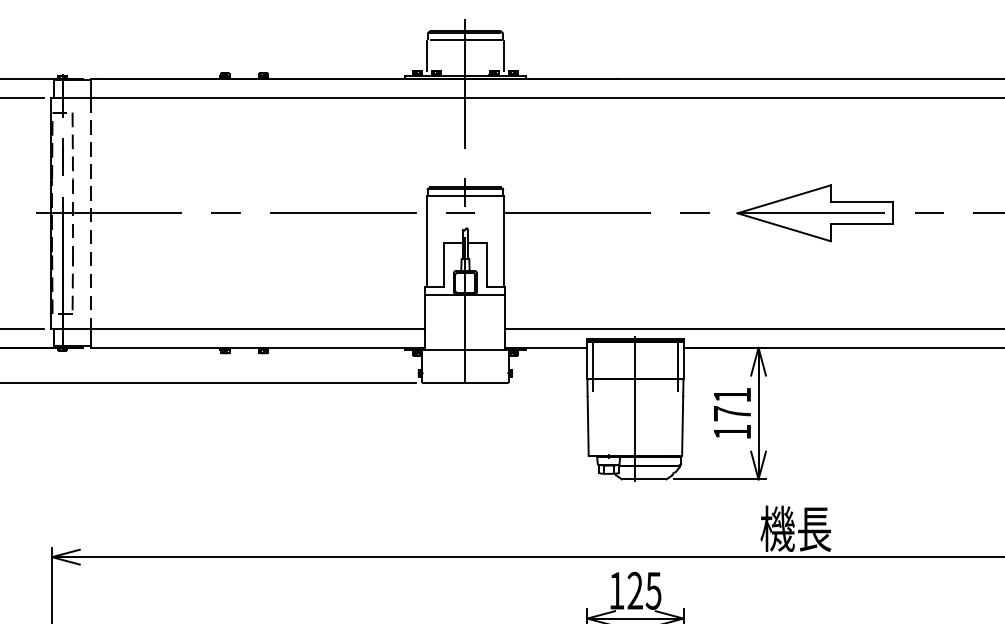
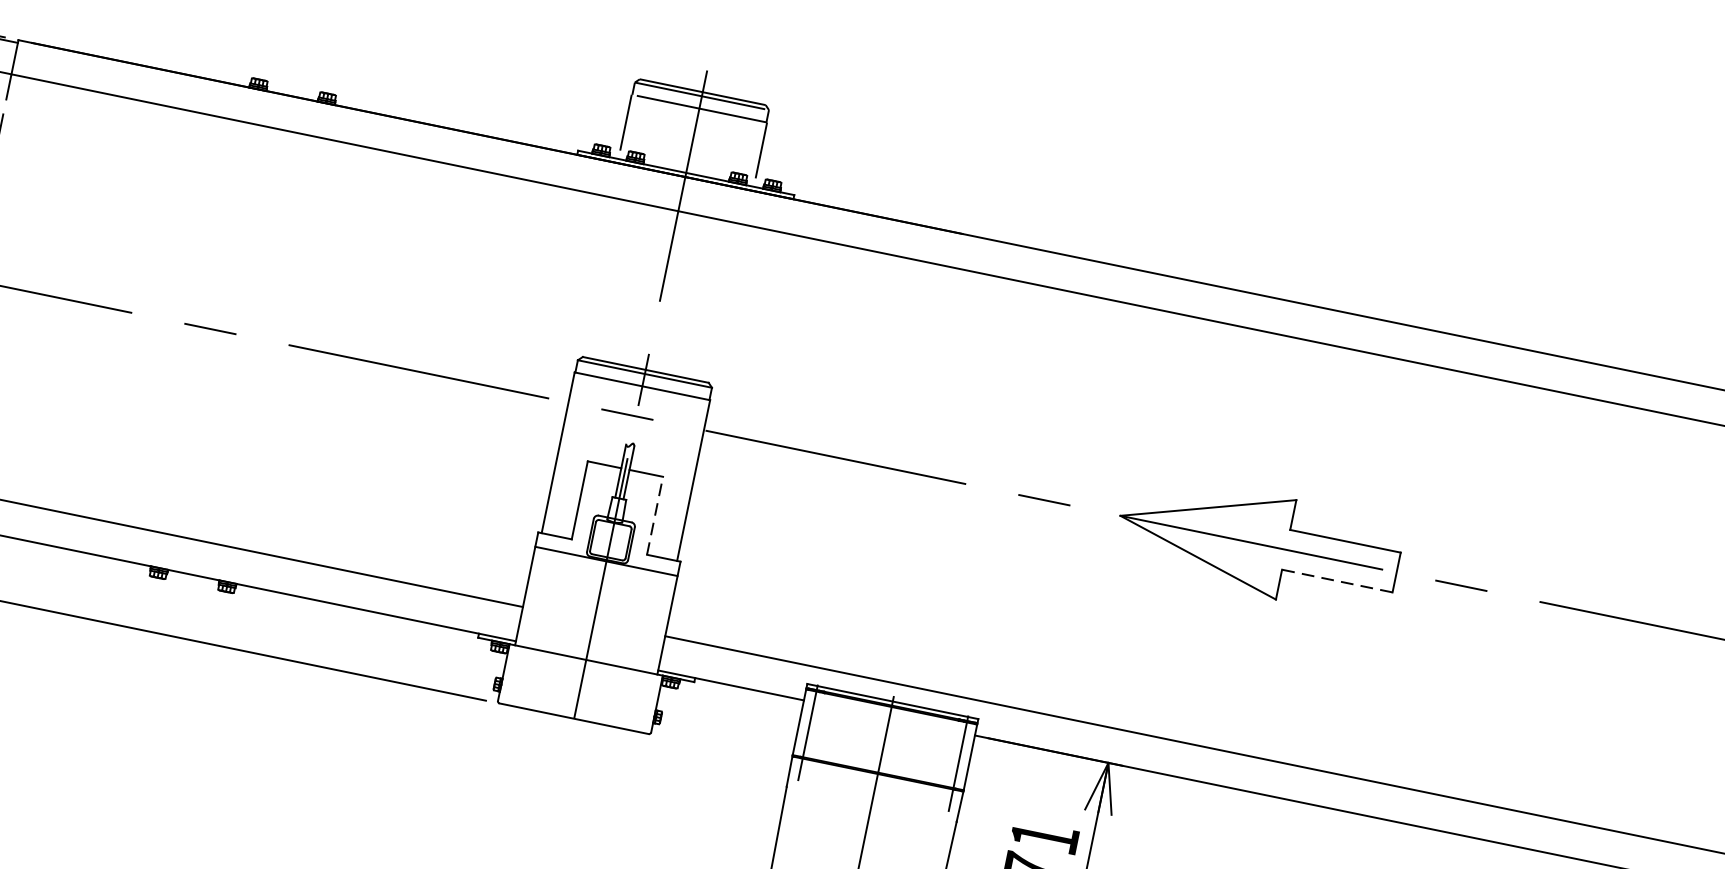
line: (861, 224) -> (1336, 580), solid -> dashed
line: (486, 264) -> (654, 515), solid -> dashed

